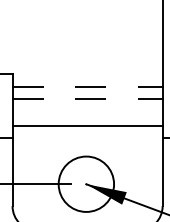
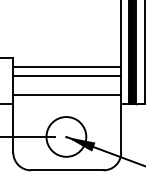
line: (87, 86) -> (67, 66), dashed -> solid
line: (87, 98) -> (67, 75), dashed -> solid

